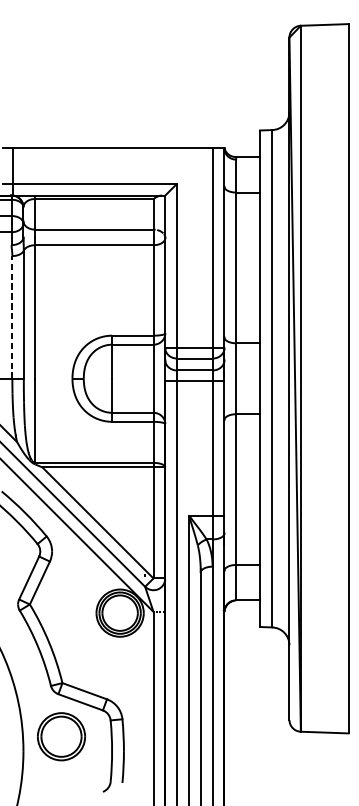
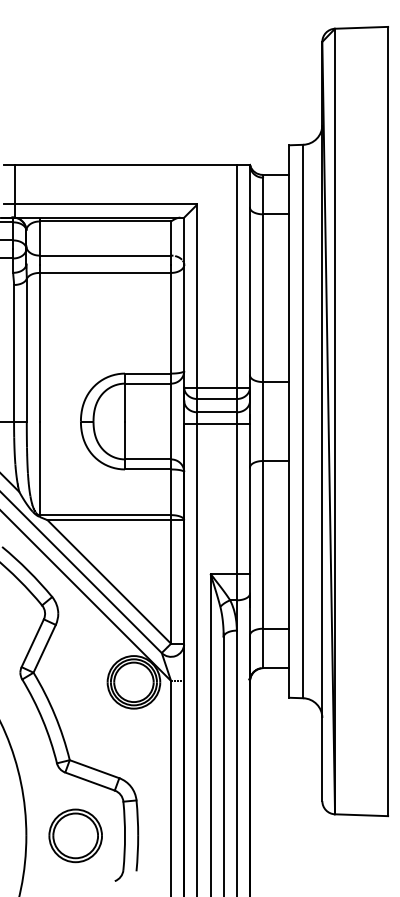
line: (12, 316) -> (14, 352), dashed -> solid
part: (61, 736) -> (75, 835), moved

